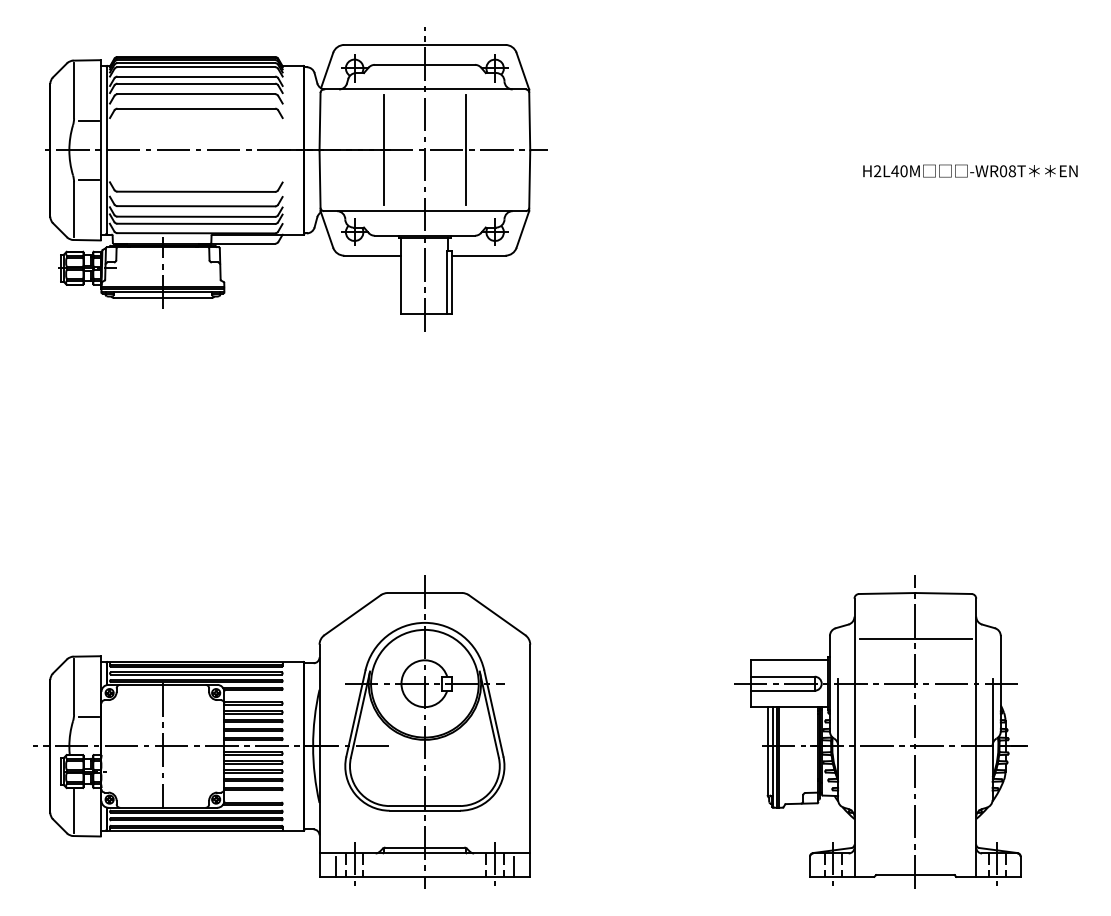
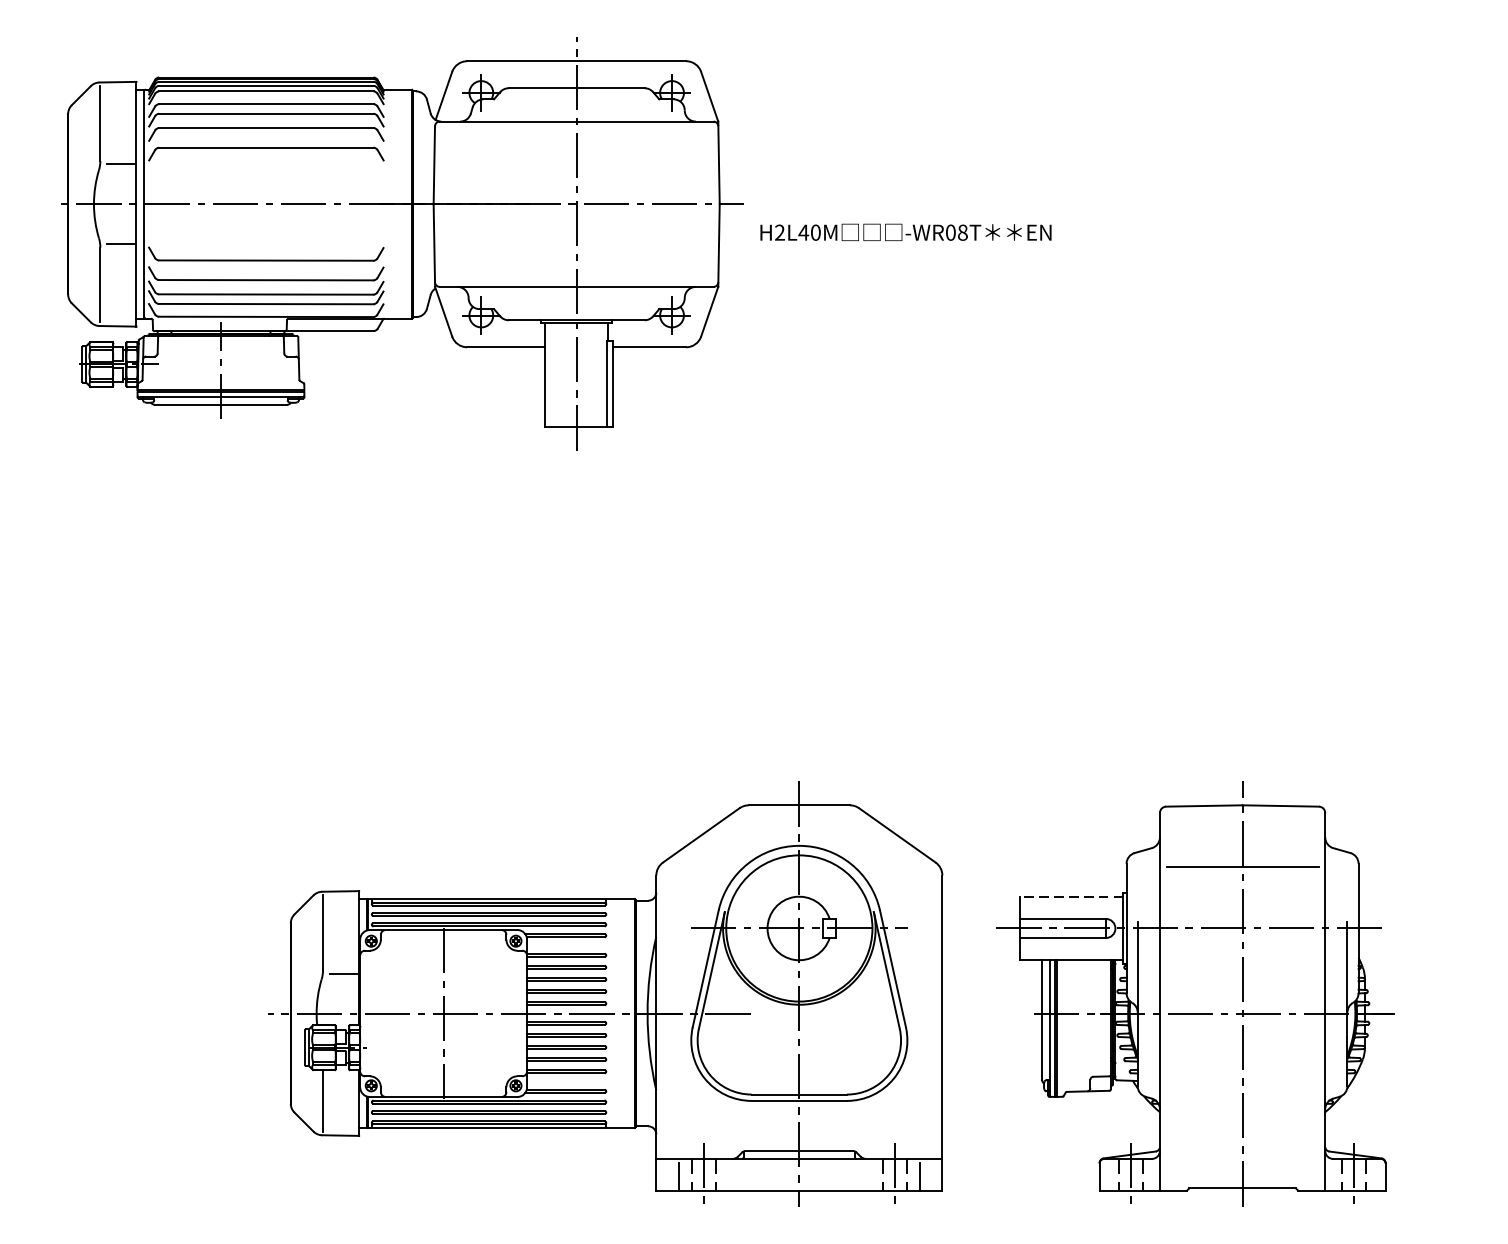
line: (383, 150) -> (520, 204), removed
line: (465, 150) -> (631, 204), removed
text: (970, 170) -> (906, 231), moved
line: (789, 660) -> (1071, 896), solid -> dashed
part: (282, 731) -> (606, 993), moved

